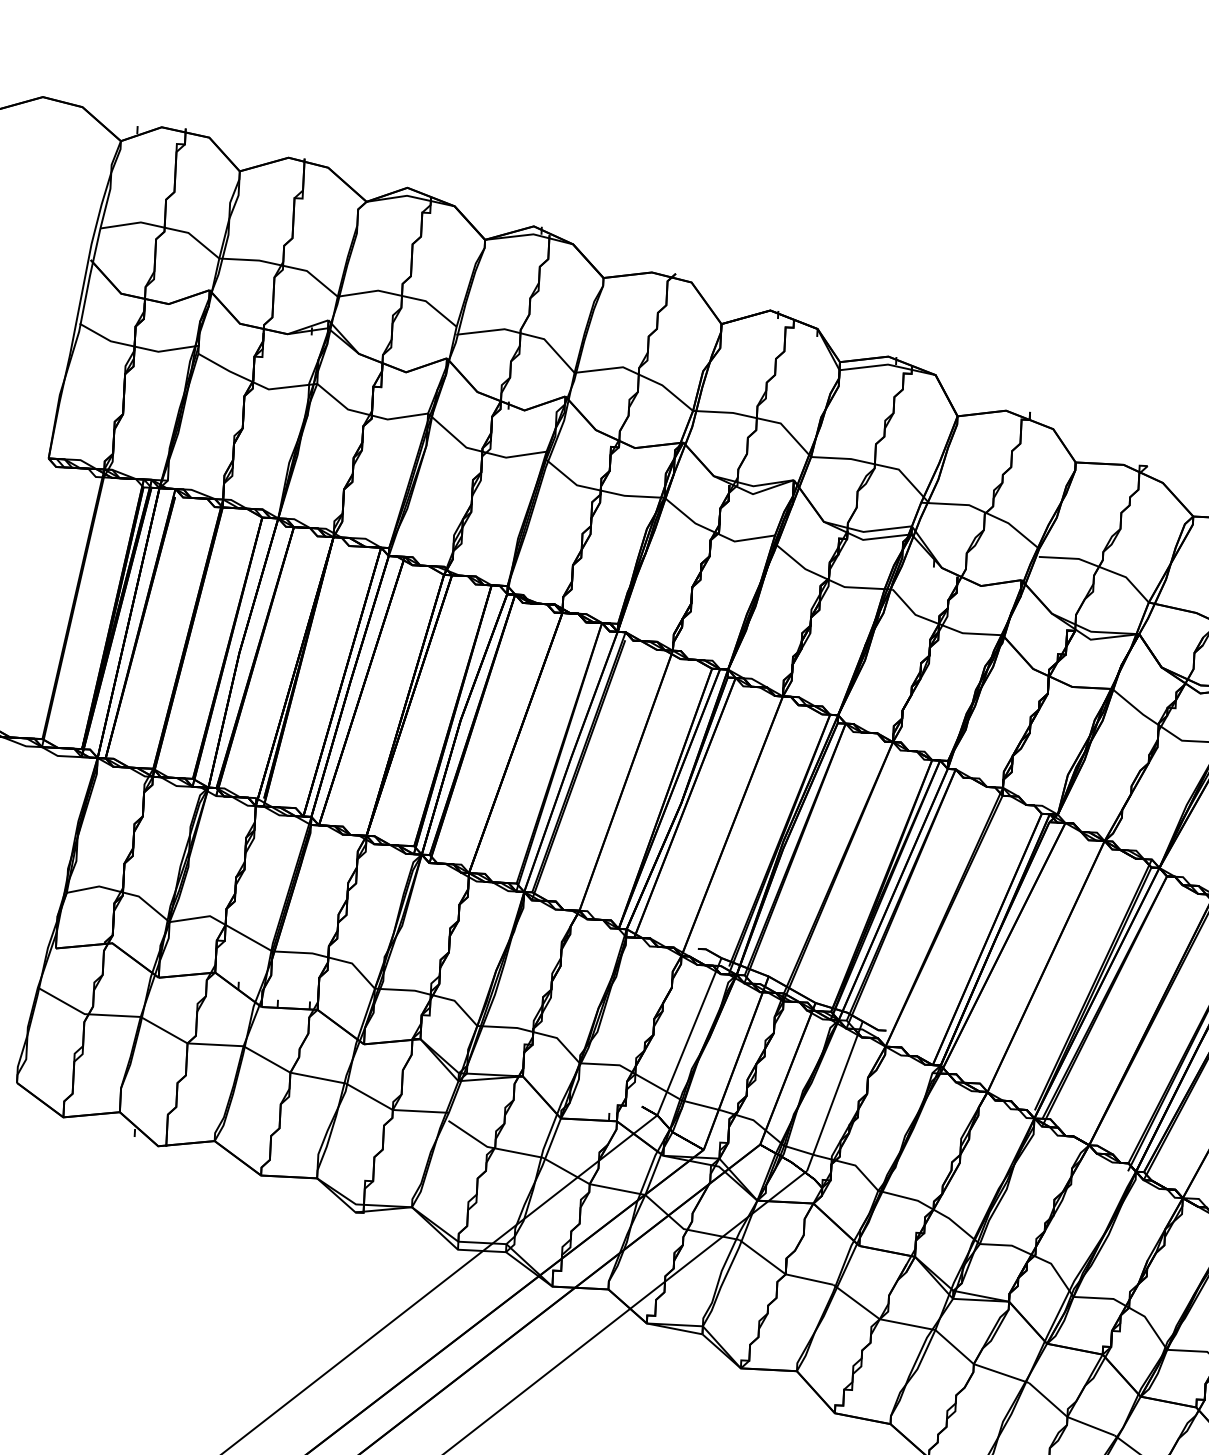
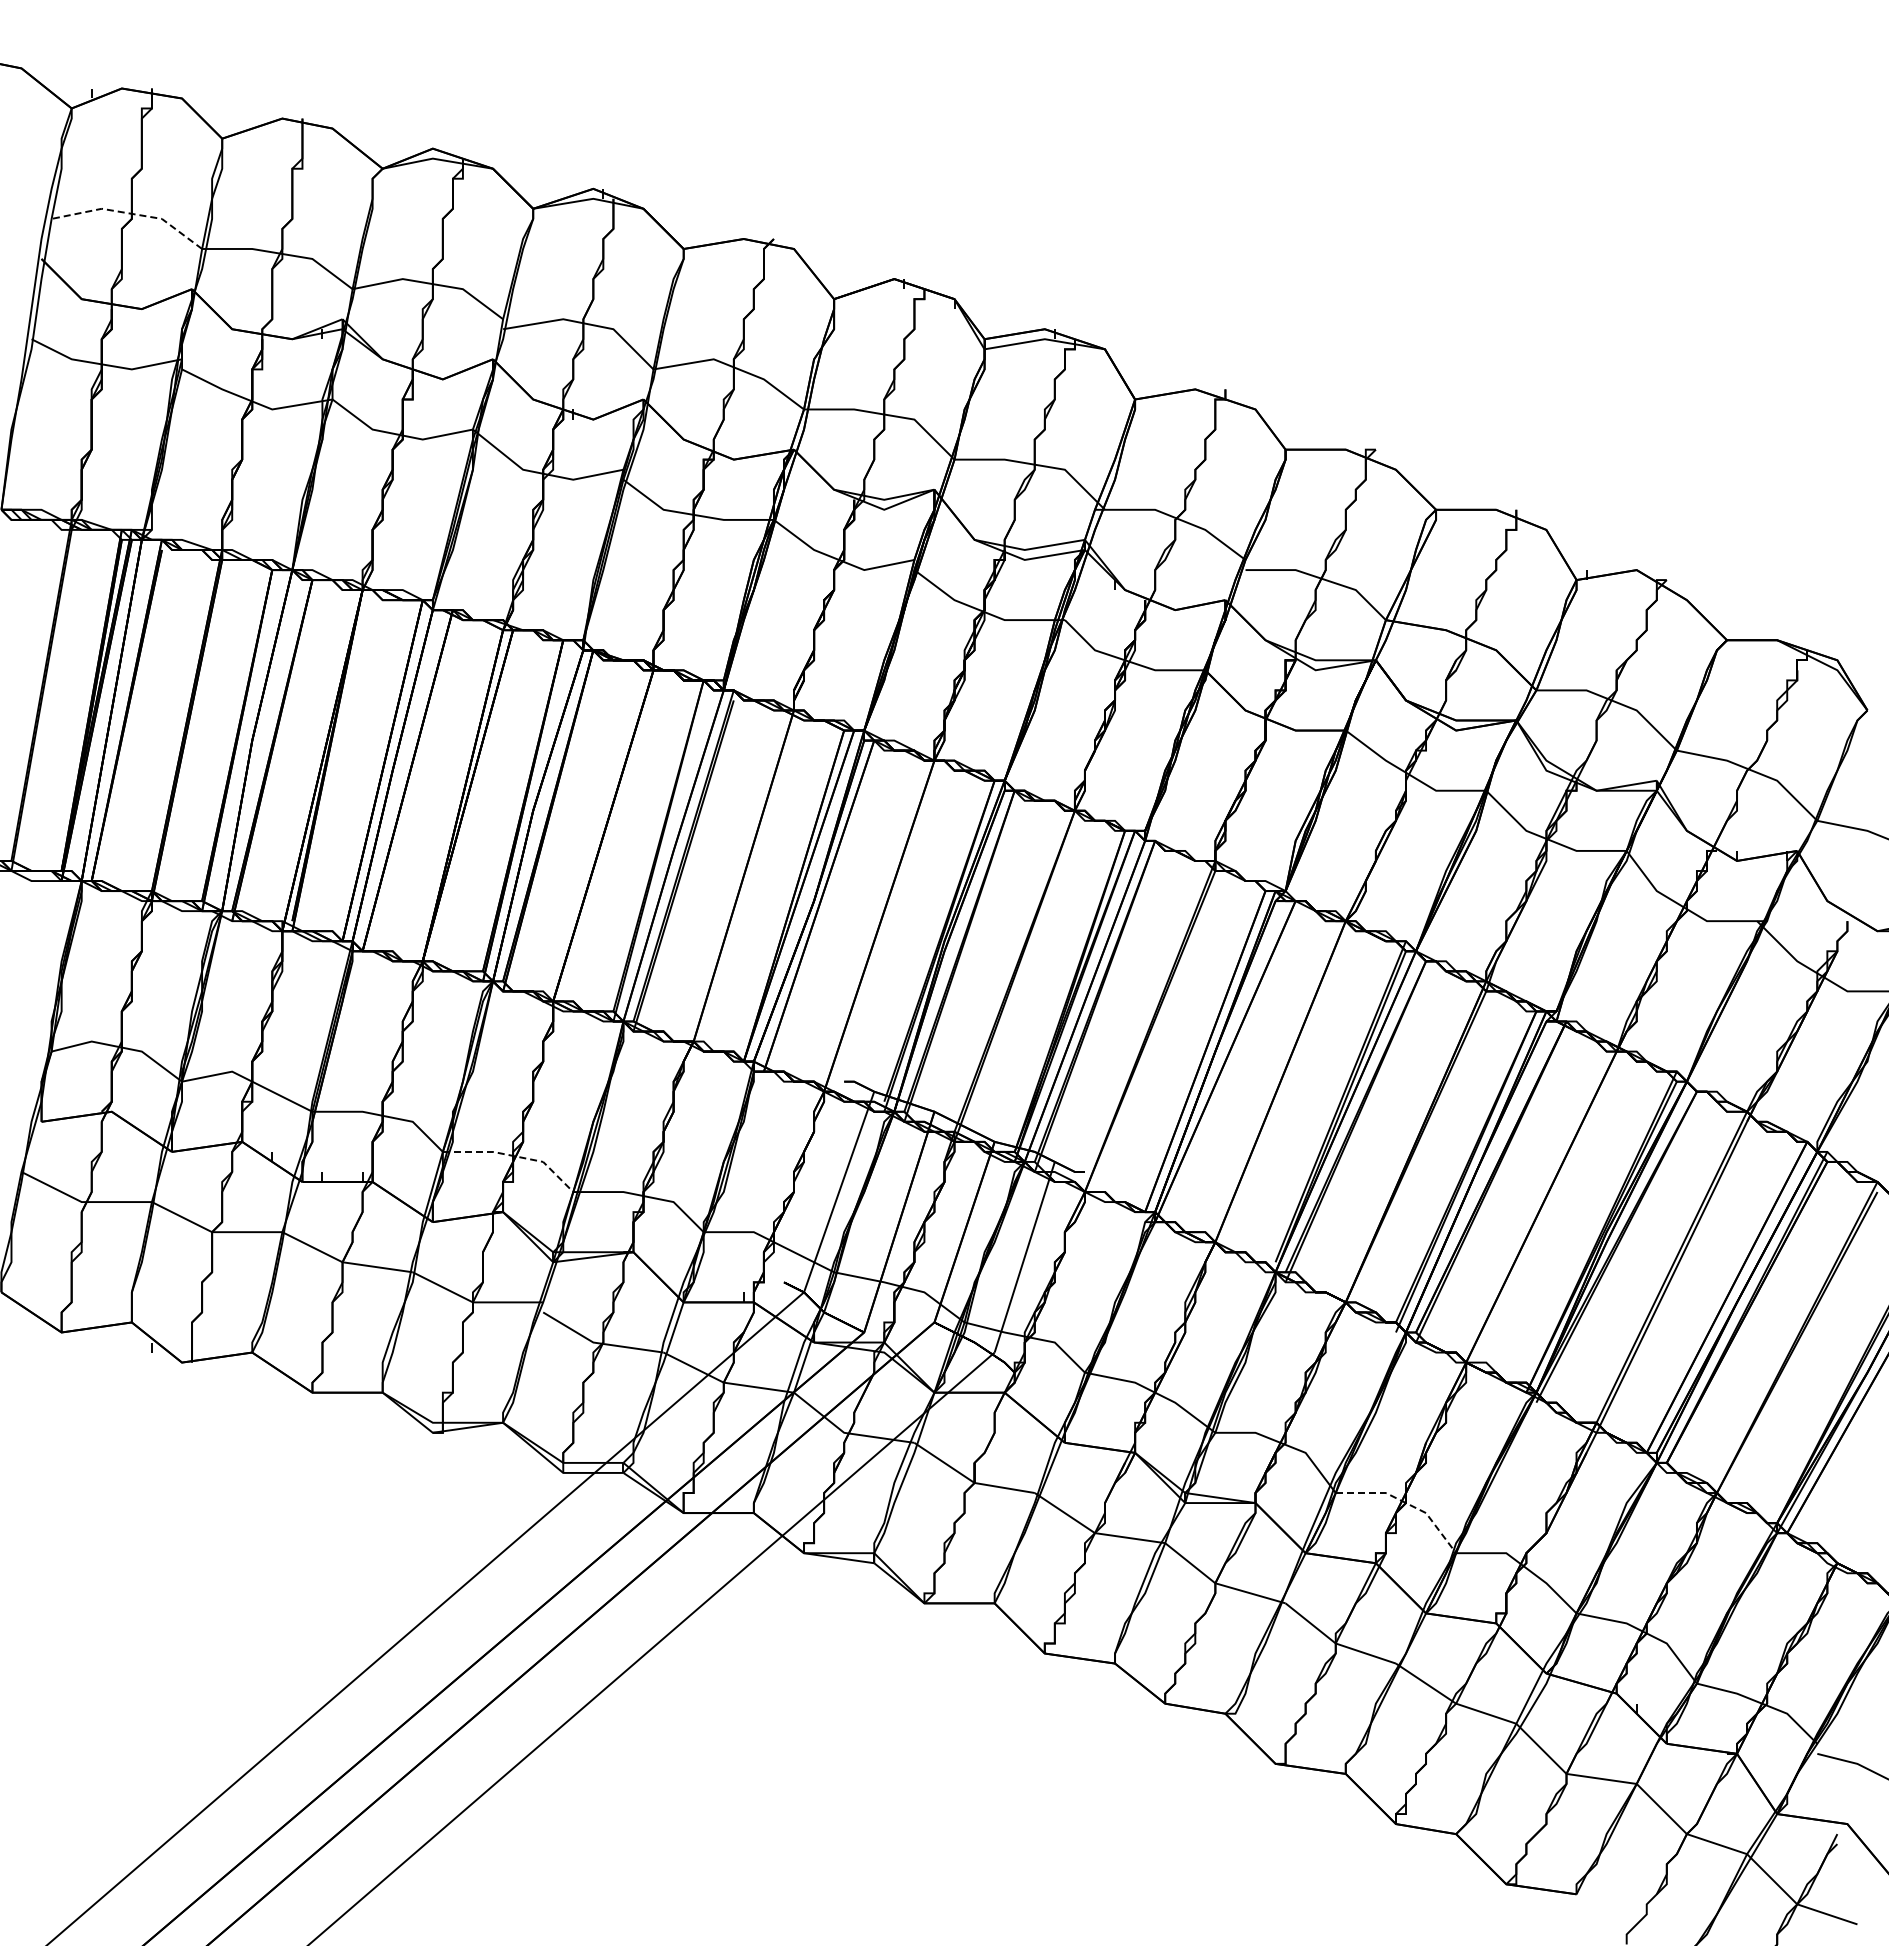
line: (164, 227) -> (131, 213), solid -> dashed
line: (431, 995) -> (514, 1156), solid -> dashed
line: (1129, 1308) -> (1406, 1503), solid -> dashed

